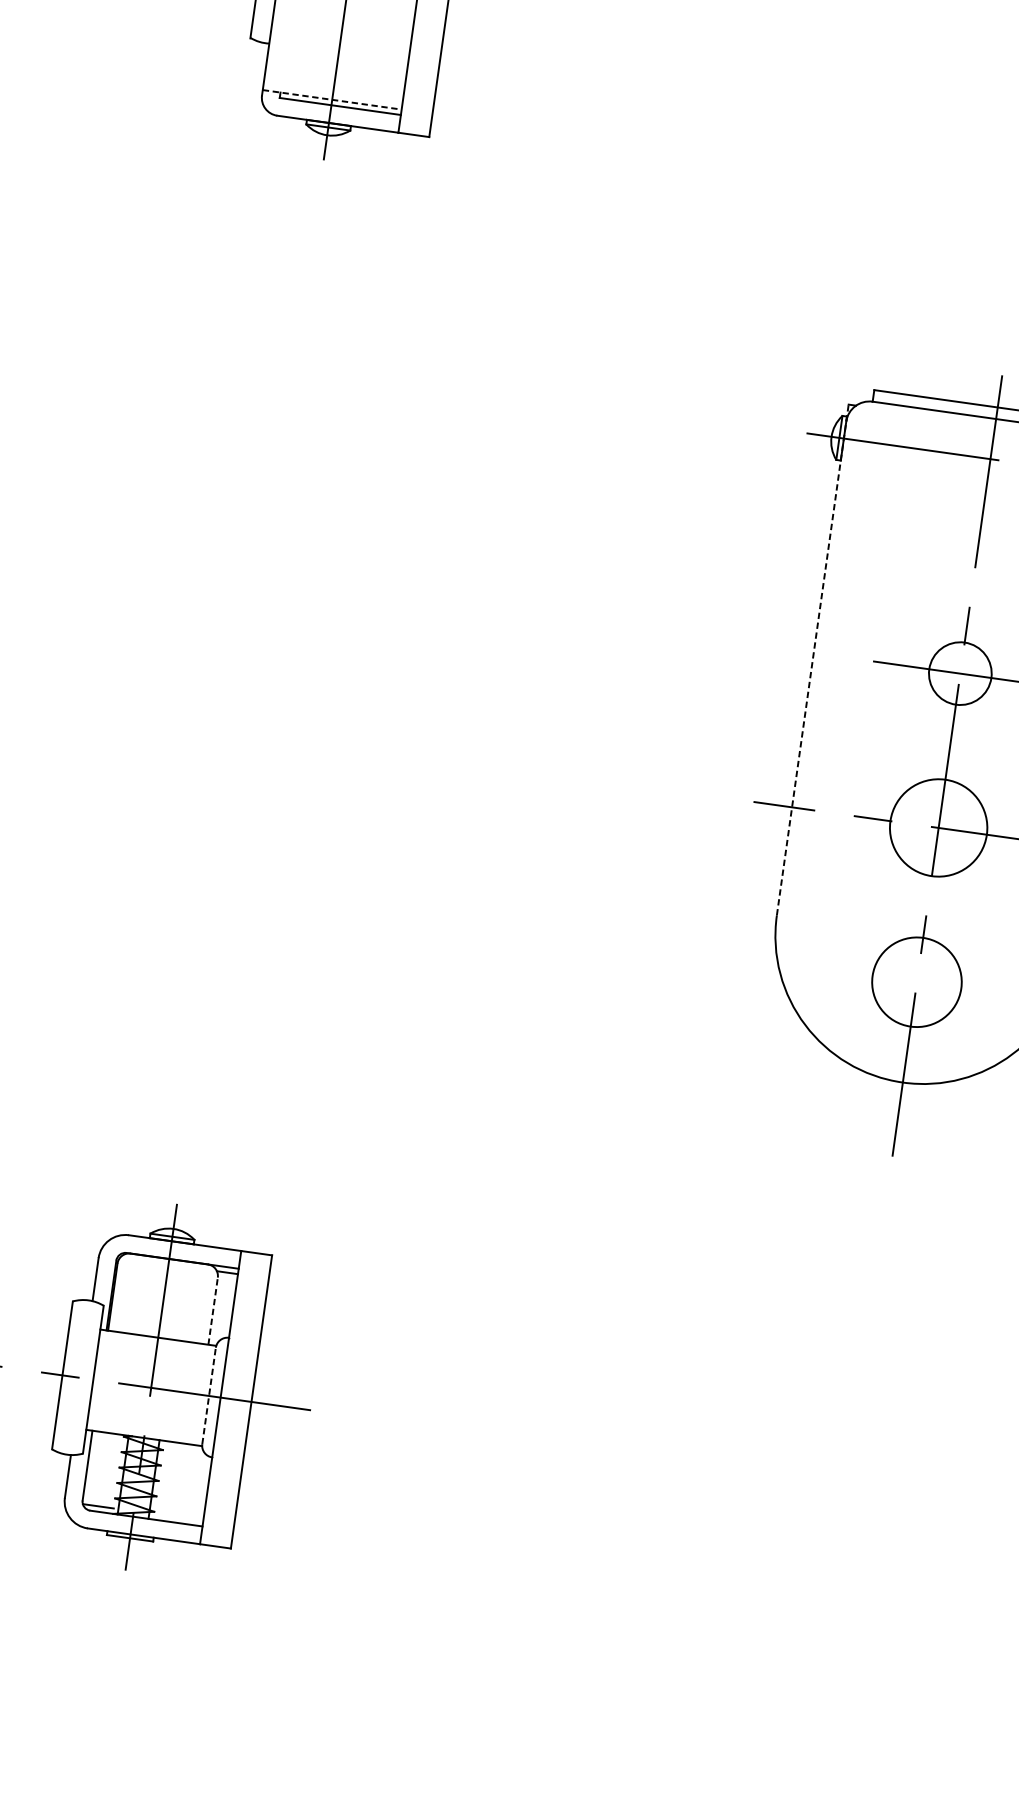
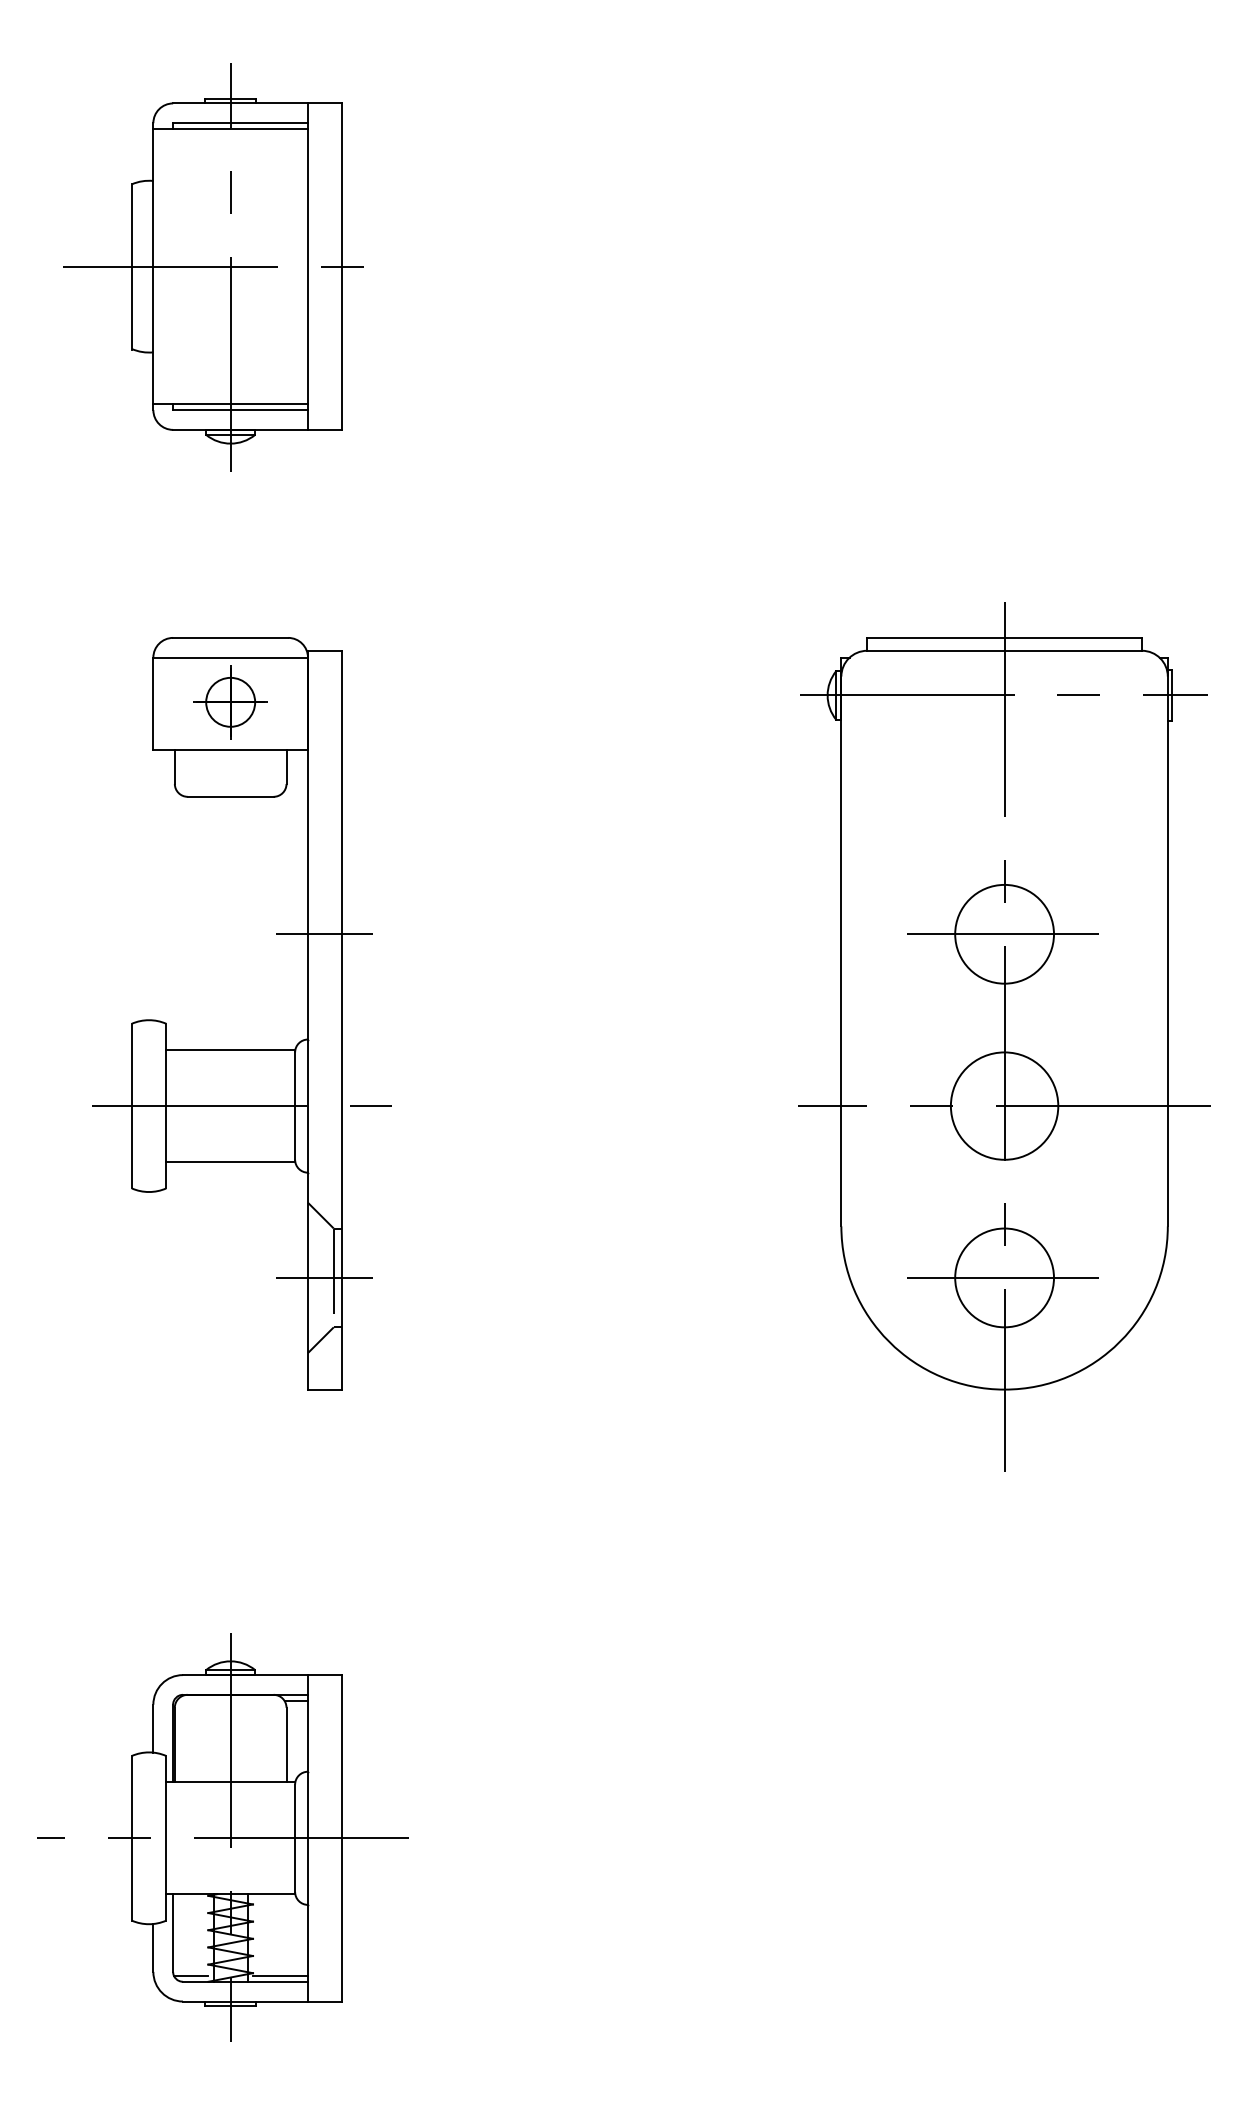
line: (332, 100) -> (231, 404), dashed -> solid
line: (812, 659) -> (841, 941), dashed -> solid
circle: (960, 672) -> (1004, 933), size x1.43
part: (260, 680) -> (241, 1049), added
line: (916, 981) -> (1003, 1277), added
line: (213, 1310) -> (286, 1744), dashed -> solid
line: (209, 1396) -> (295, 1838), dashed -> solid
line: (178, 1517) -> (280, 1975), added

